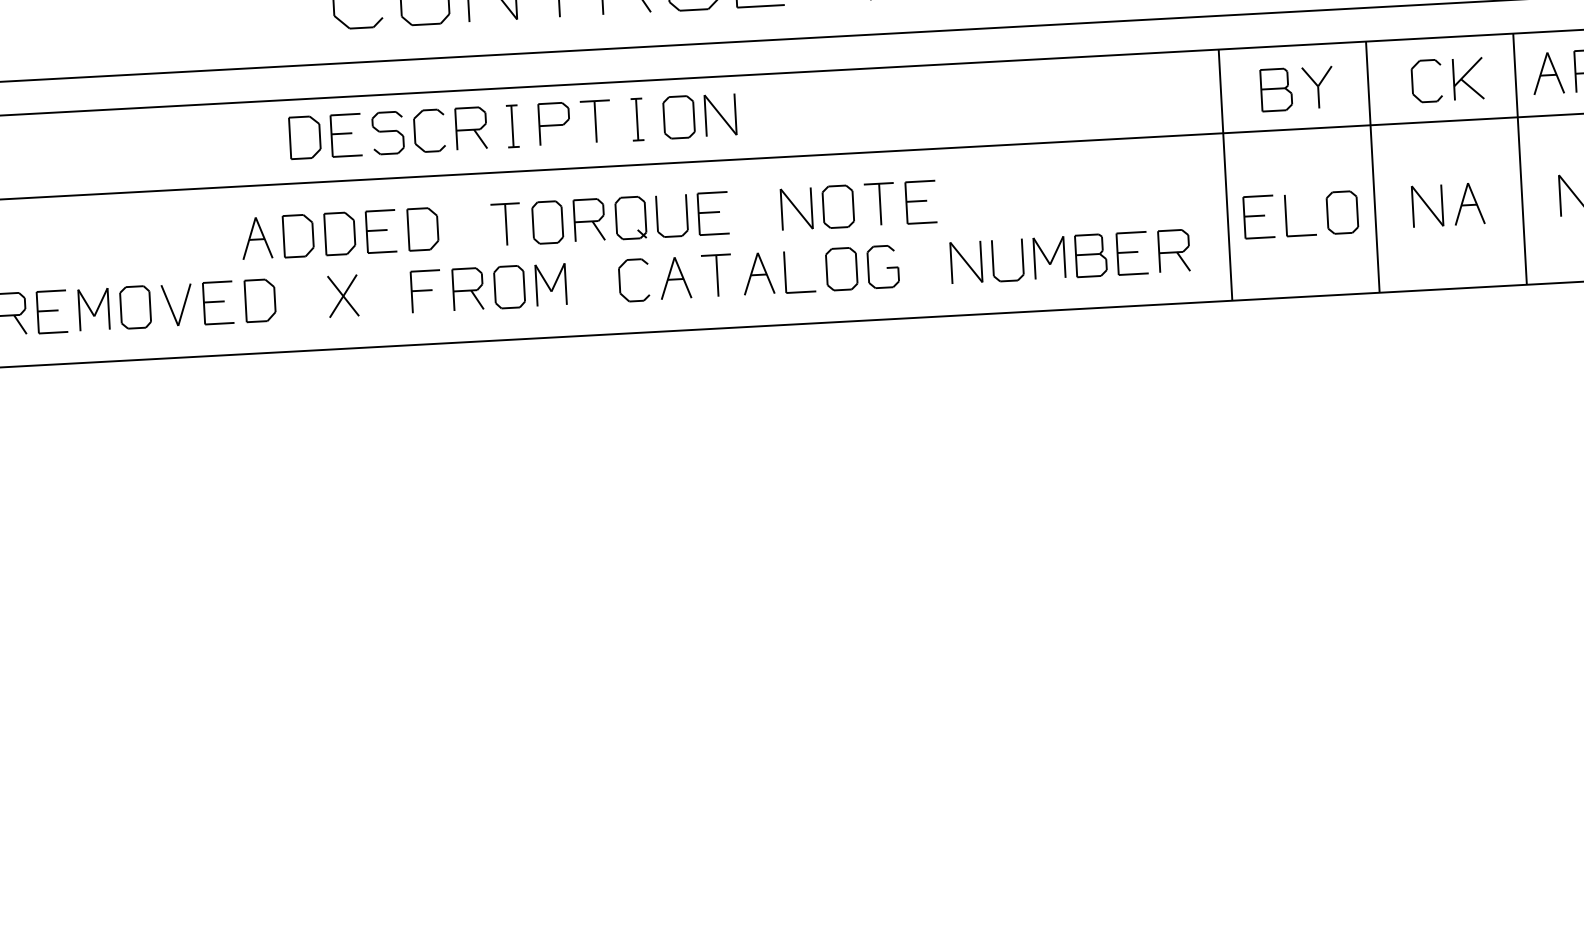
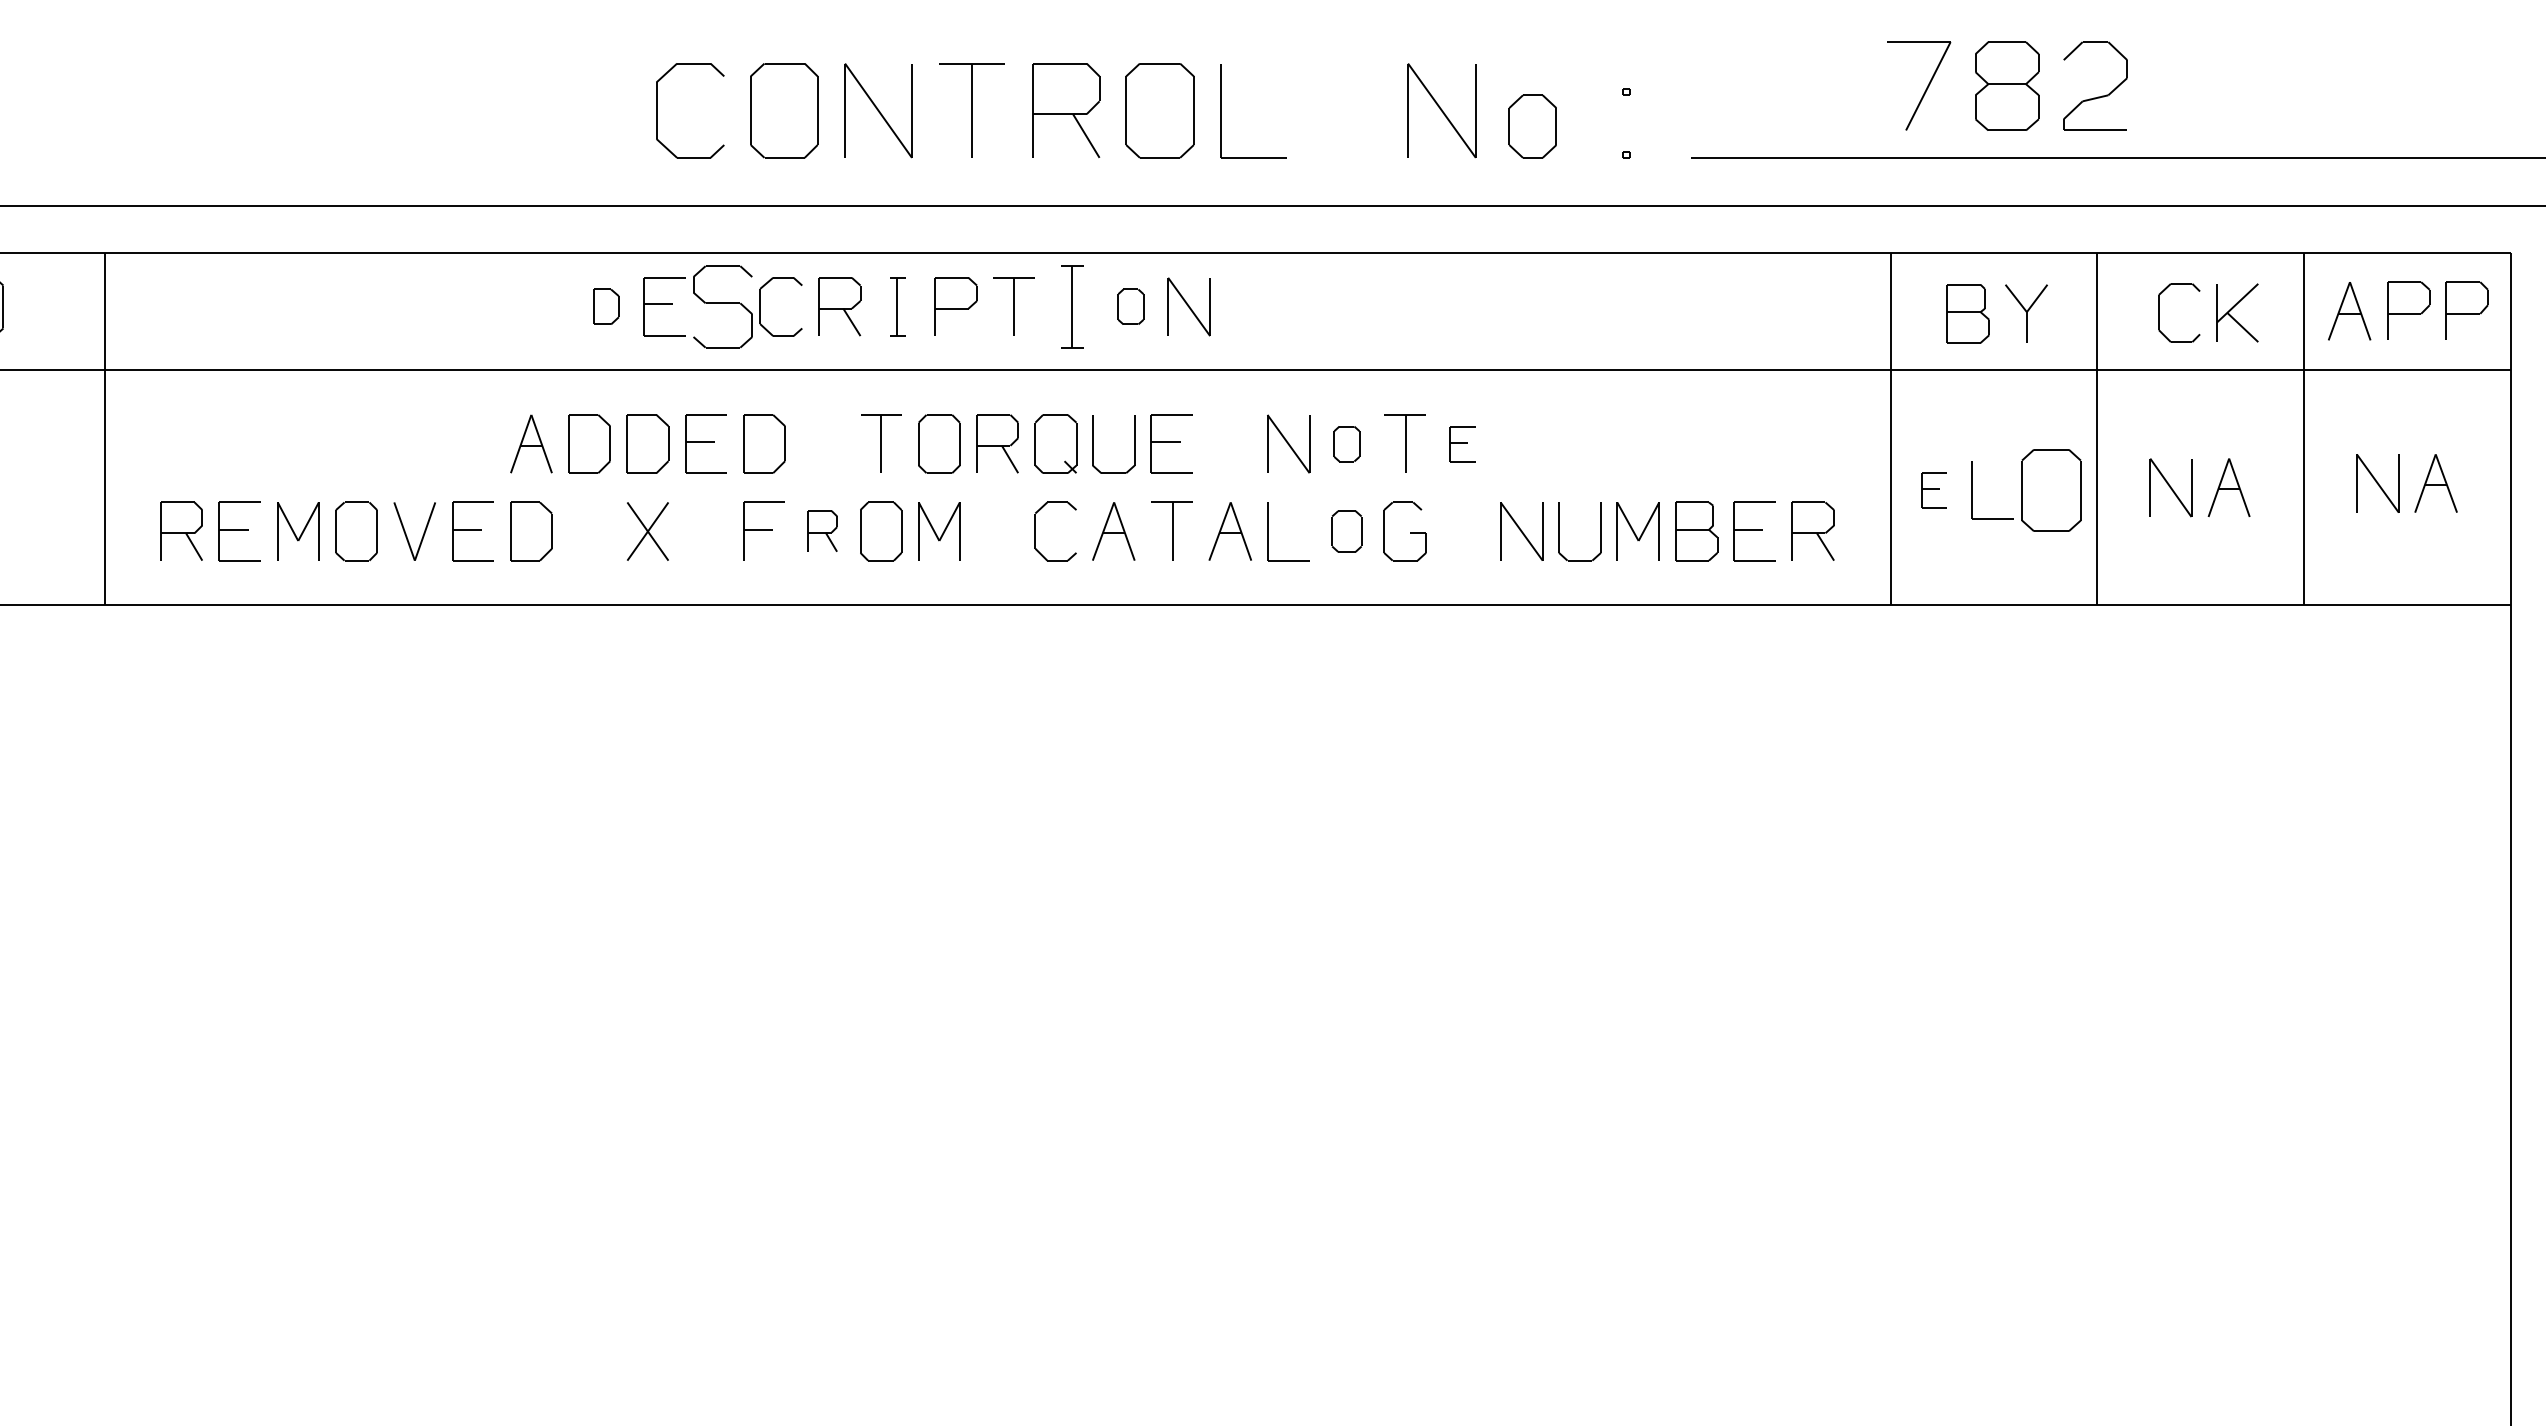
part: (678, 117) -> (1130, 306), size x0.6
part: (637, 119) -> (1072, 306), size x1.4
part: (387, 132) -> (722, 306), size x1.4
part: (304, 137) -> (605, 306), size x0.6
part: (920, 201) -> (1462, 443), size x0.6
part: (838, 206) -> (1346, 443), size x0.6
part: (1341, 212) -> (2050, 489), size x1.4
part: (1259, 216) -> (1934, 489), size x0.6
part: (841, 269) -> (1346, 531), size x0.7
part: (467, 288) -> (822, 530), size x0.7

